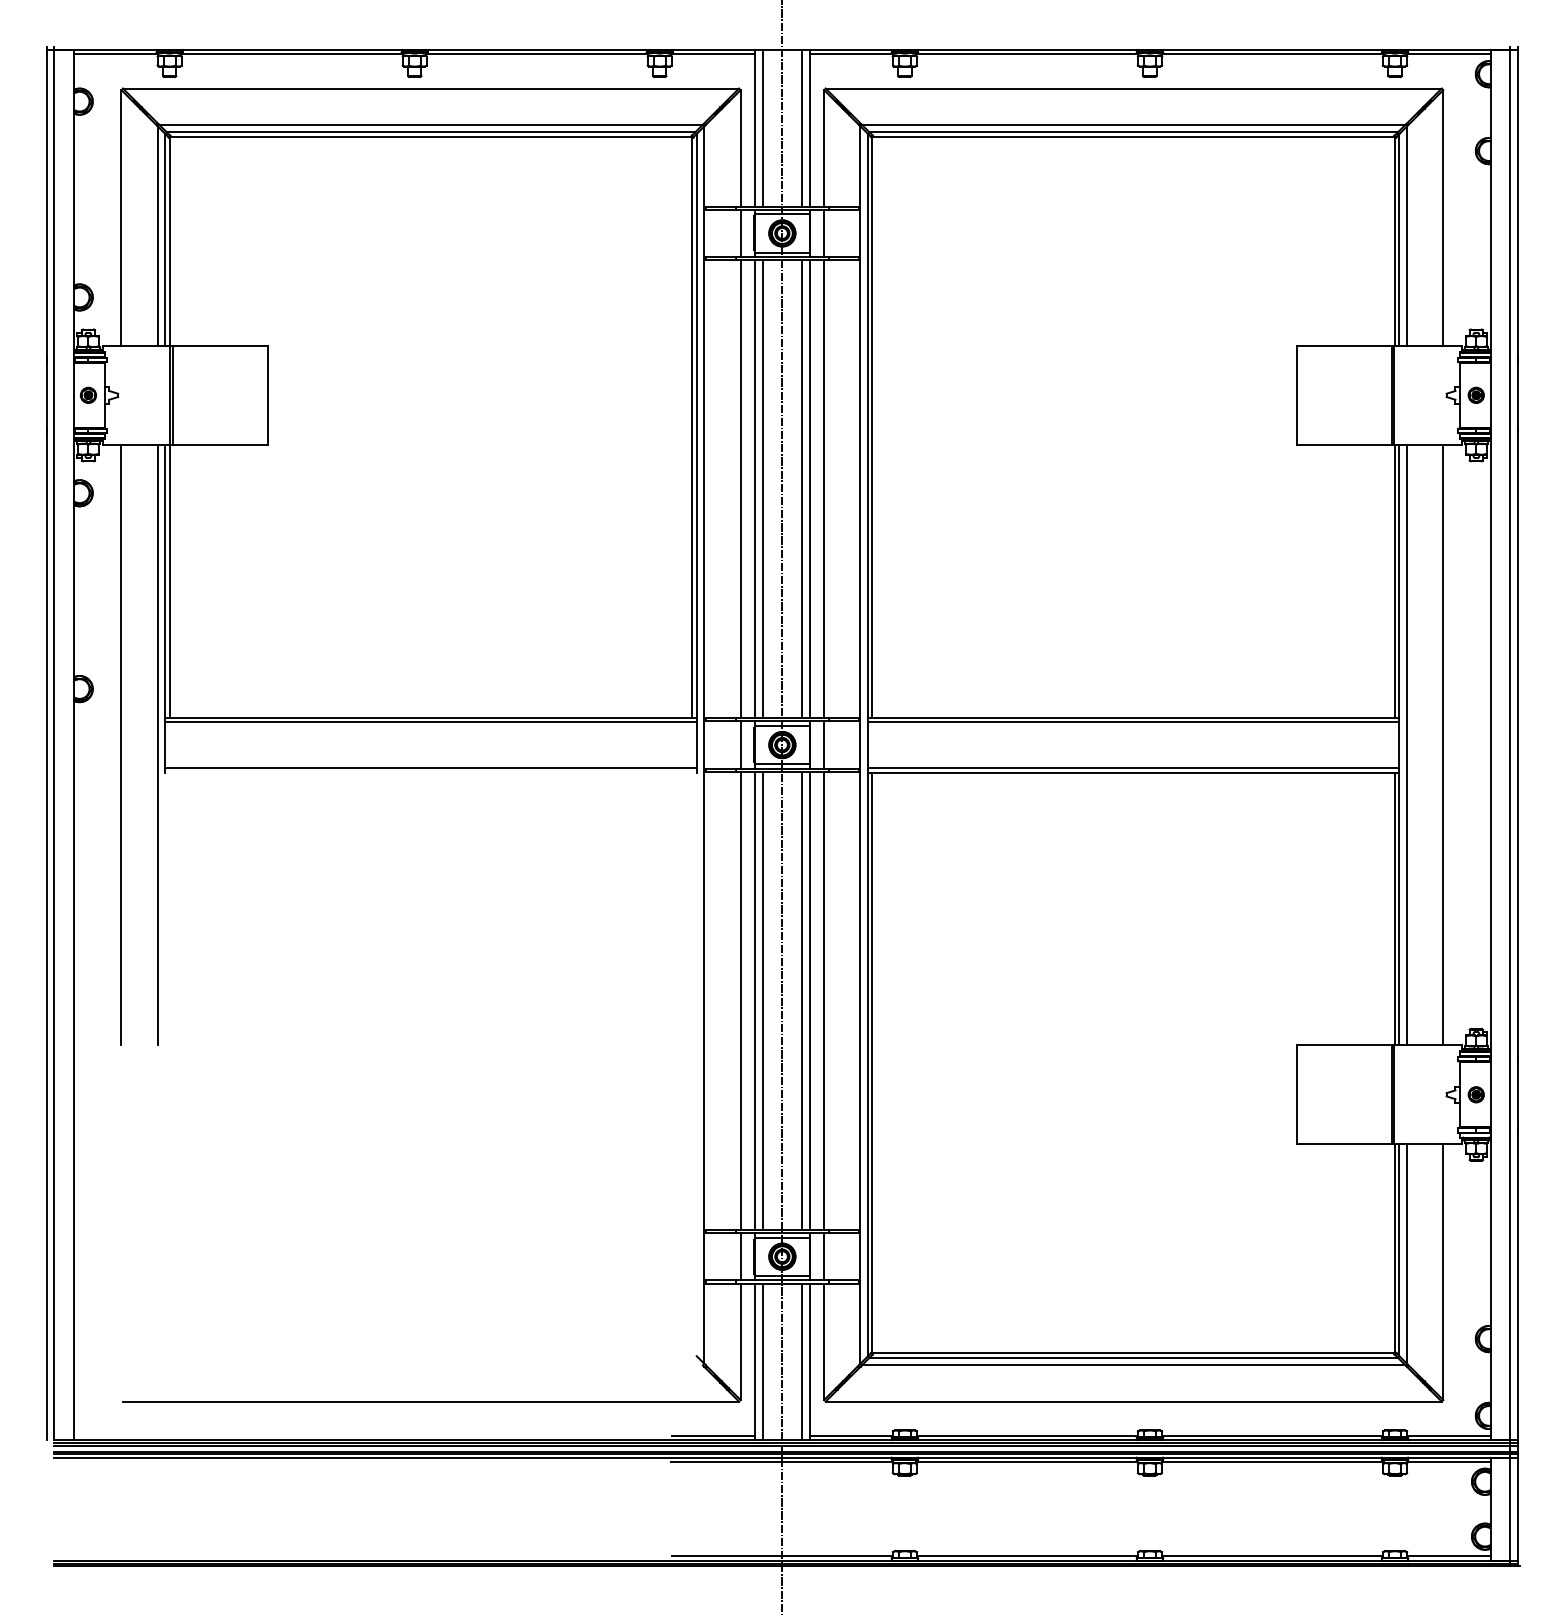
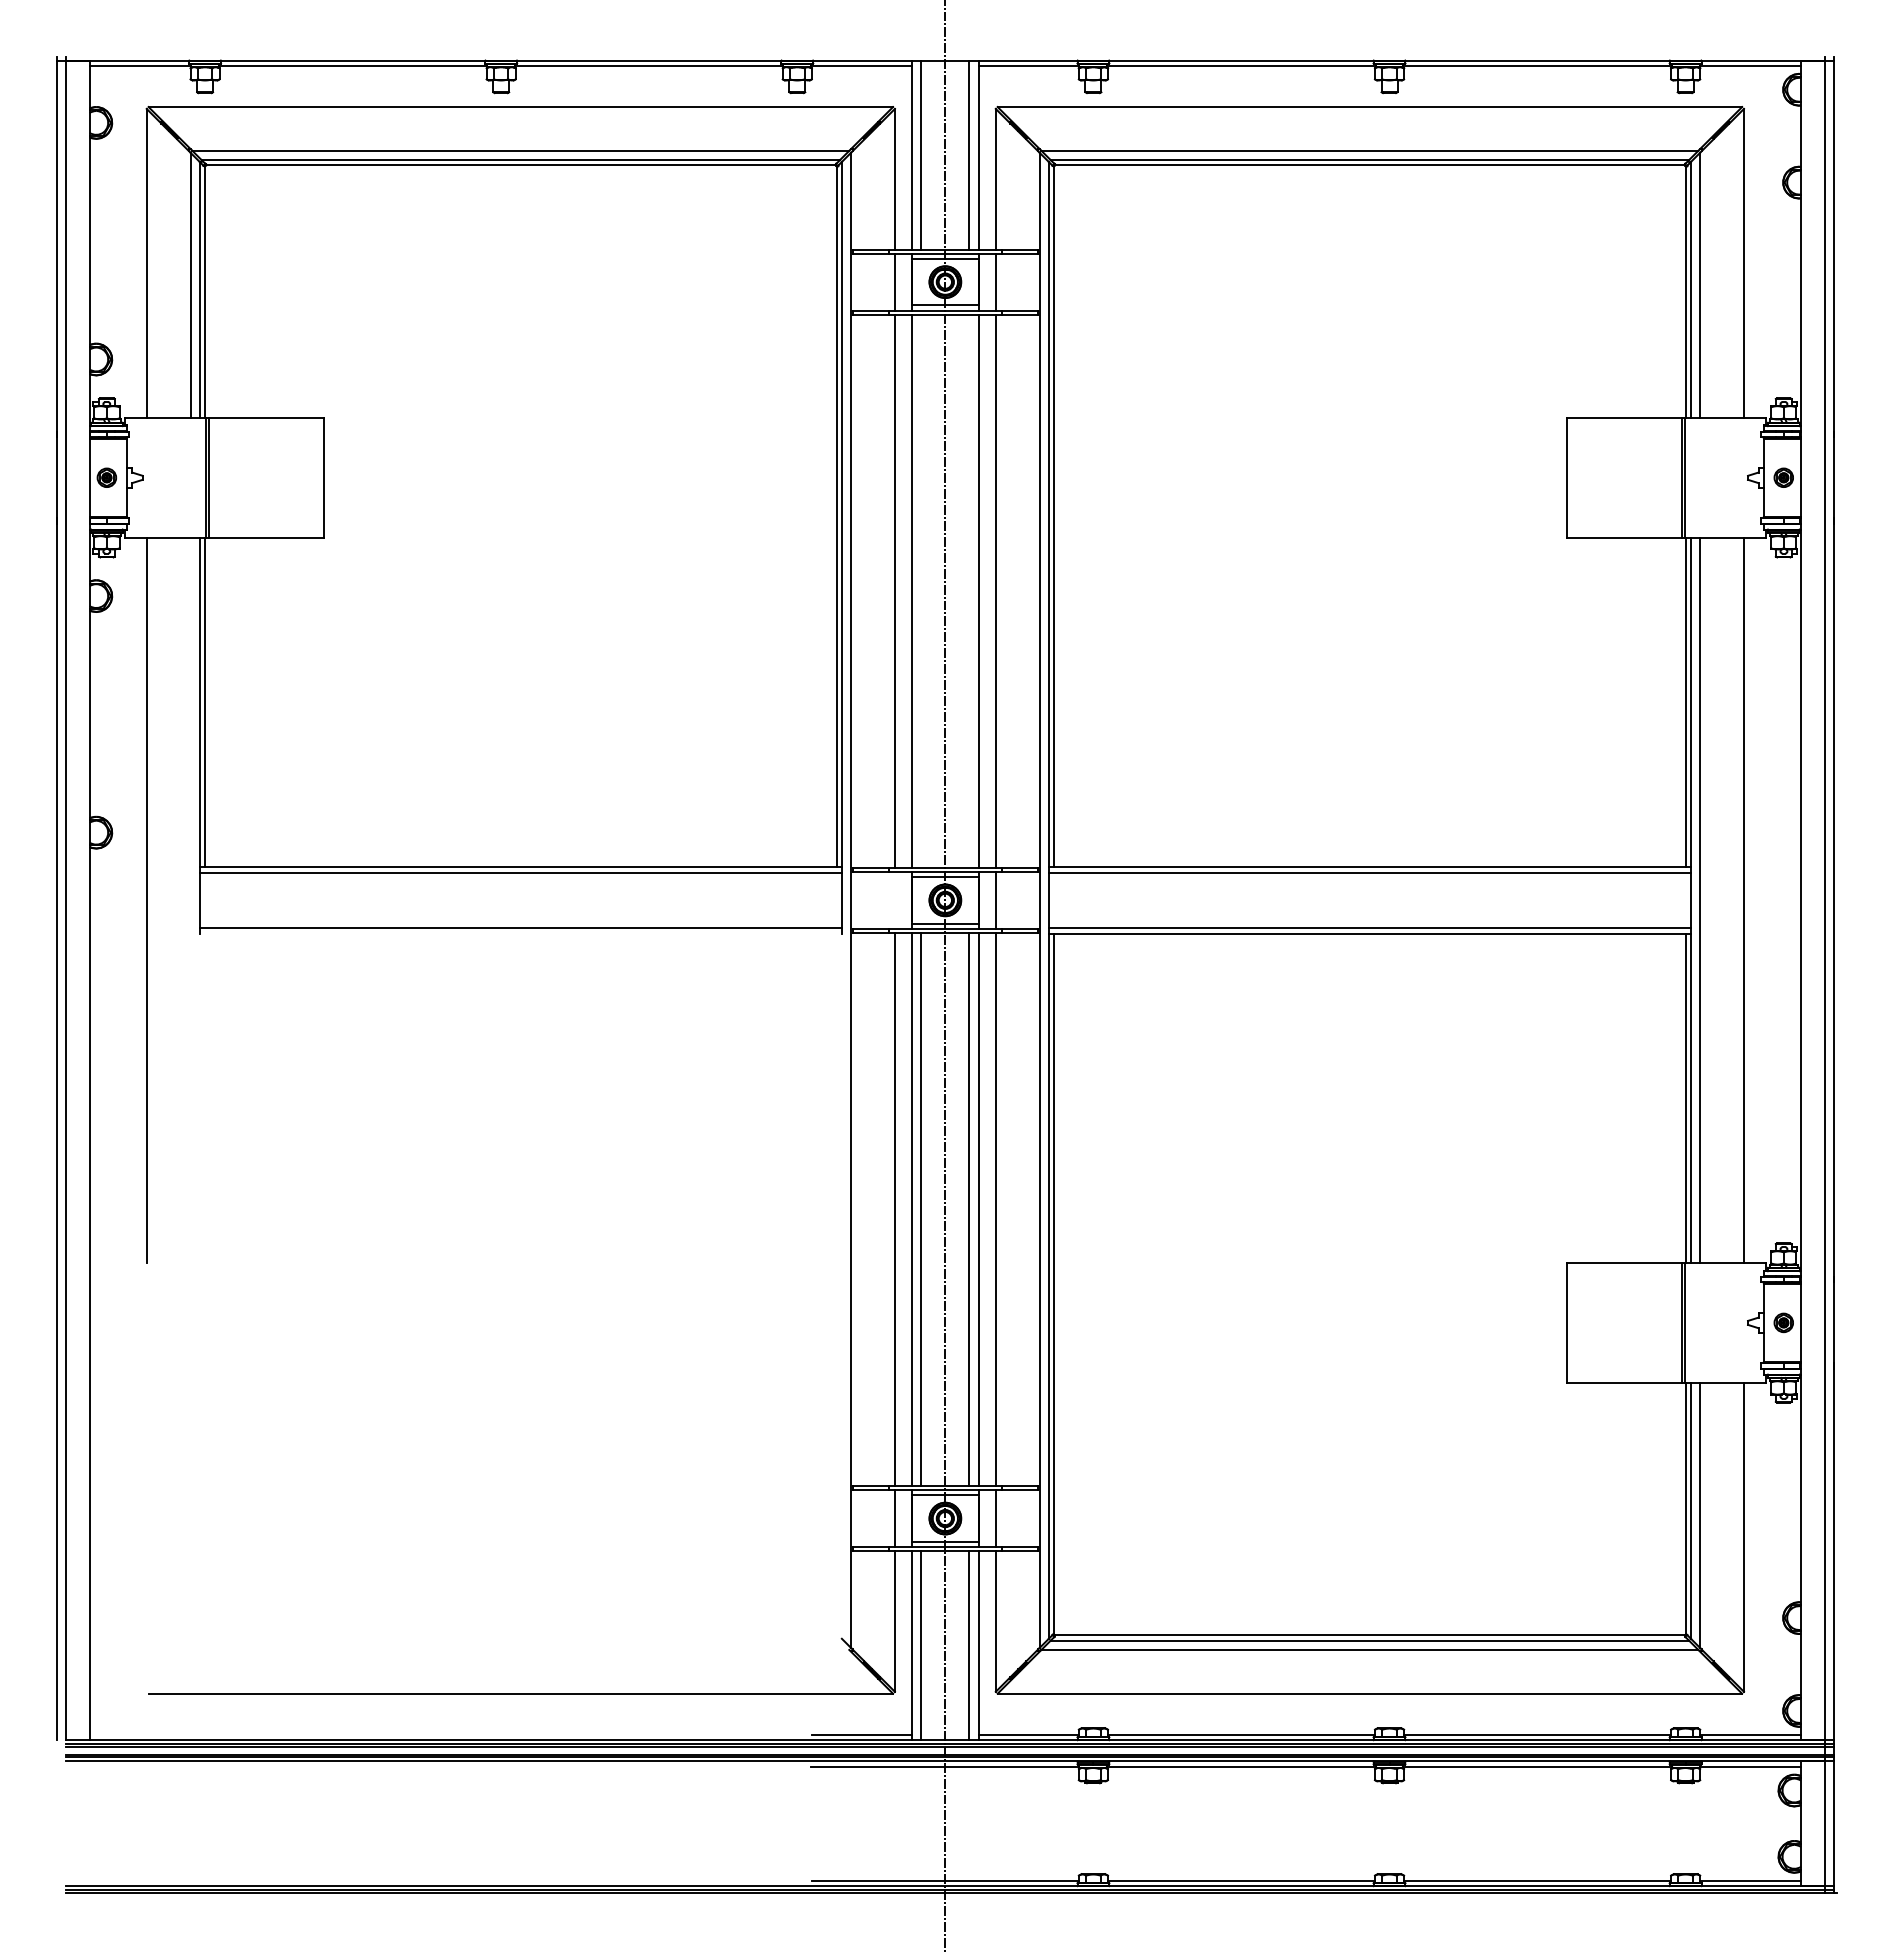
line: (762, 488) -> (921, 590), removed
line: (802, 488) -> (969, 590), removed
line: (740, 744) -> (894, 899), removed
line: (157, 745) -> (190, 900), removed

